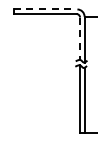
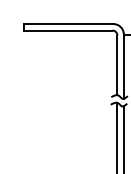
line: (45, 9) -> (68, 24), dashed -> solid
line: (80, 39) -> (118, 66), dashed -> solid

